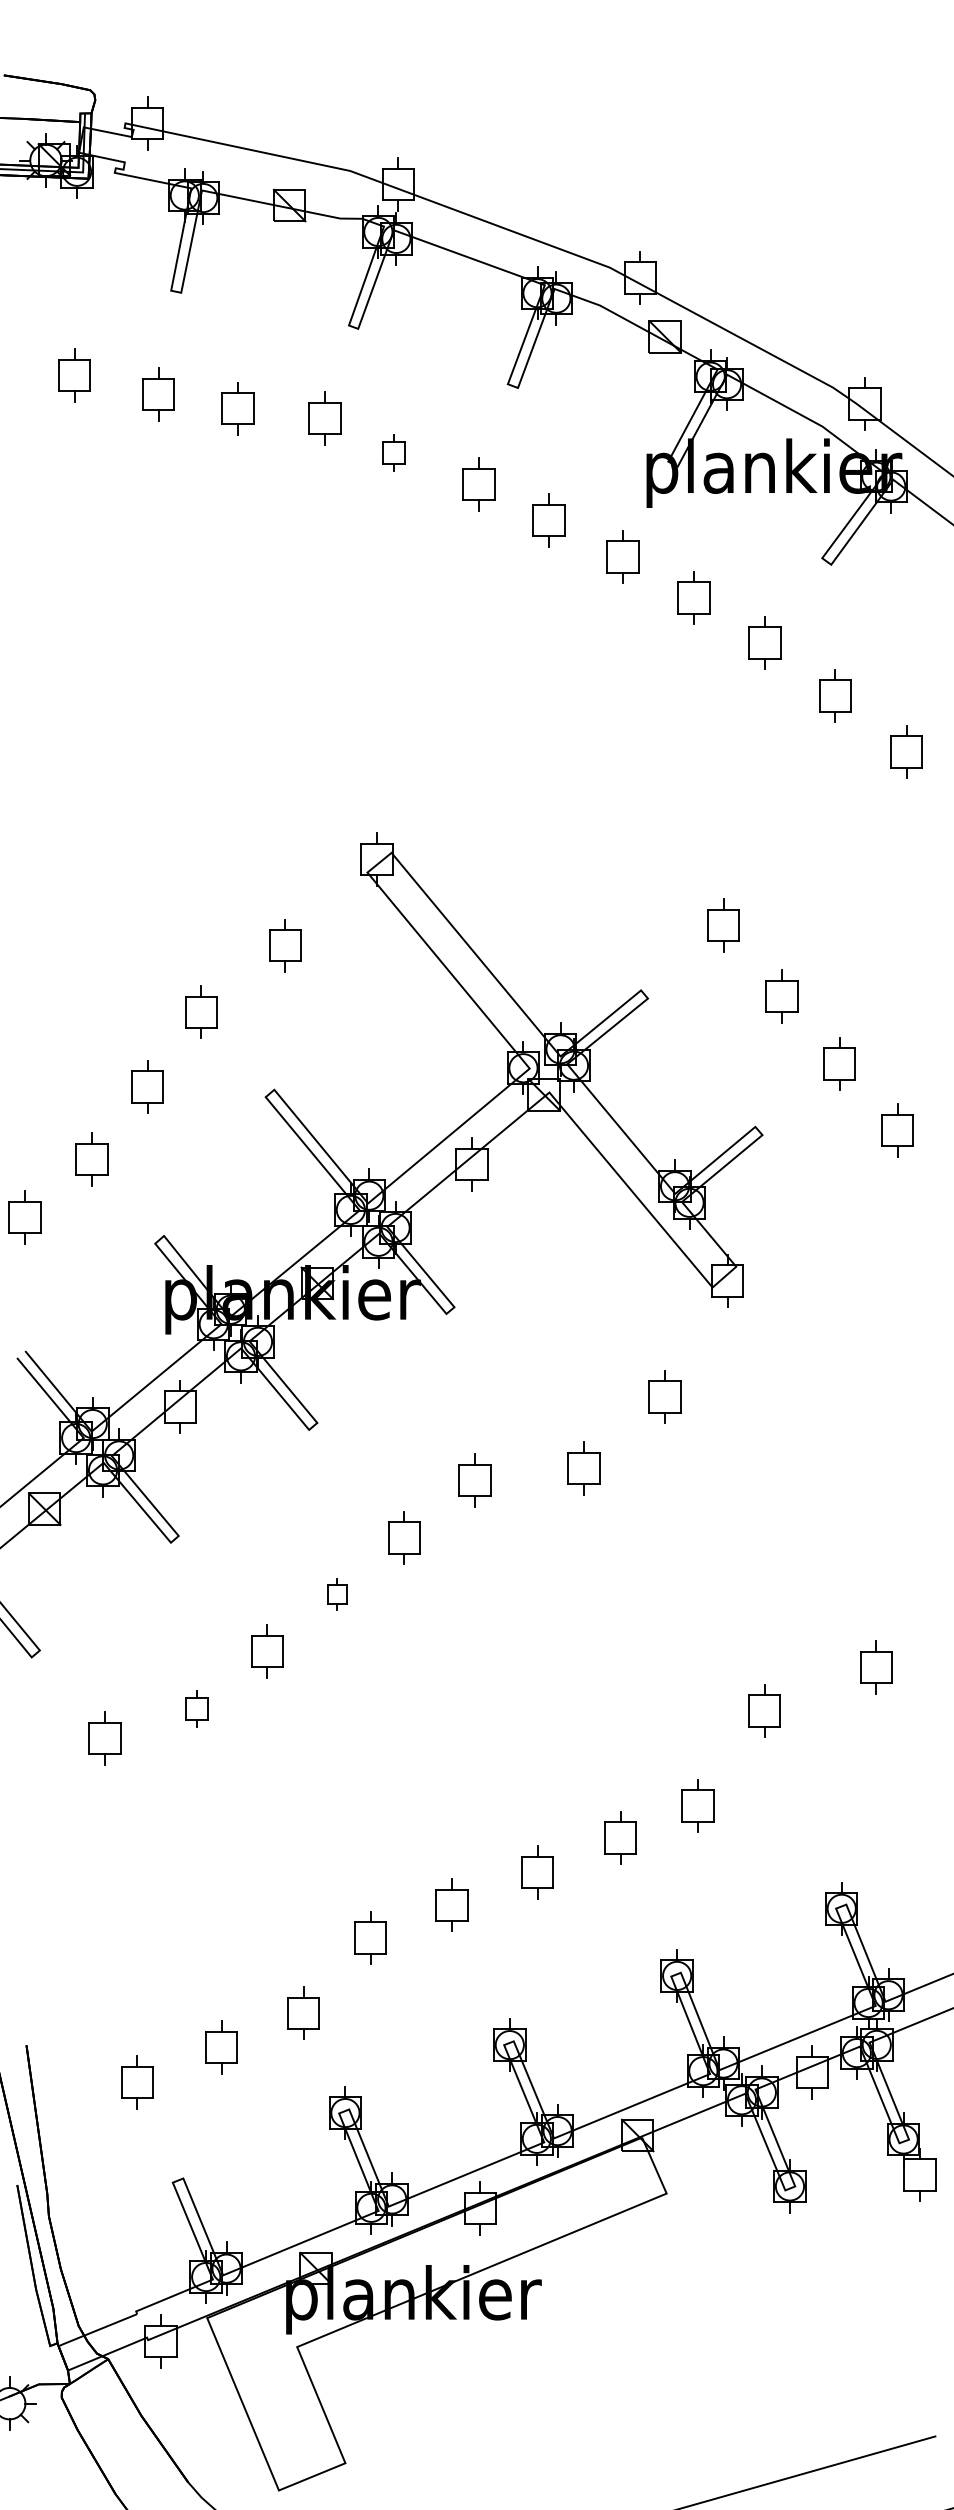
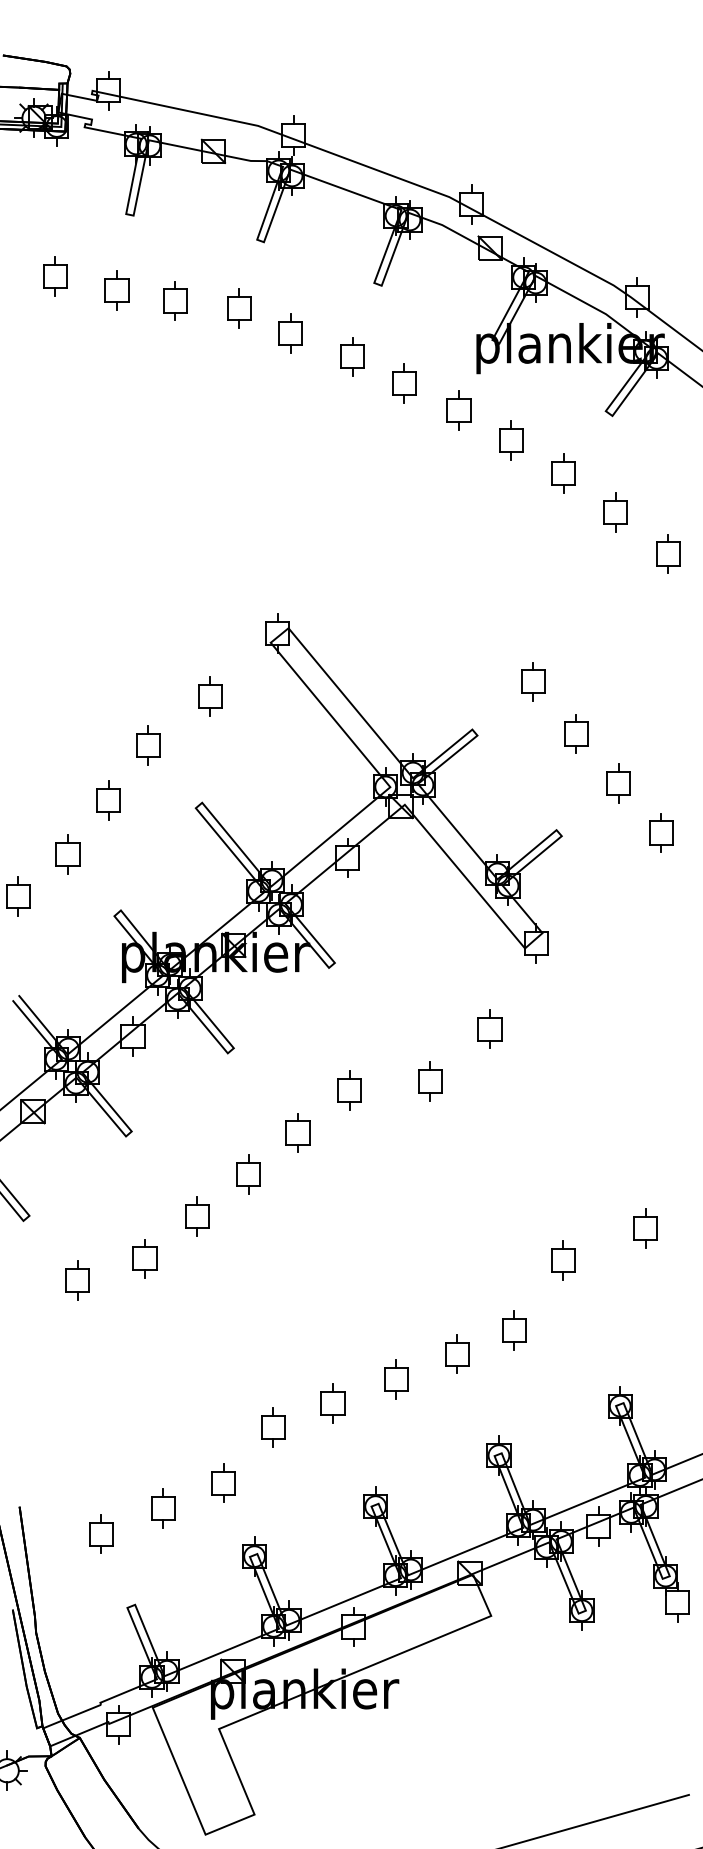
part: (394, 452) -> (290, 333), size x1.43
part: (337, 1594) -> (248, 1174), size x1.67
part: (196, 1708) -> (144, 1258), size x1.43

